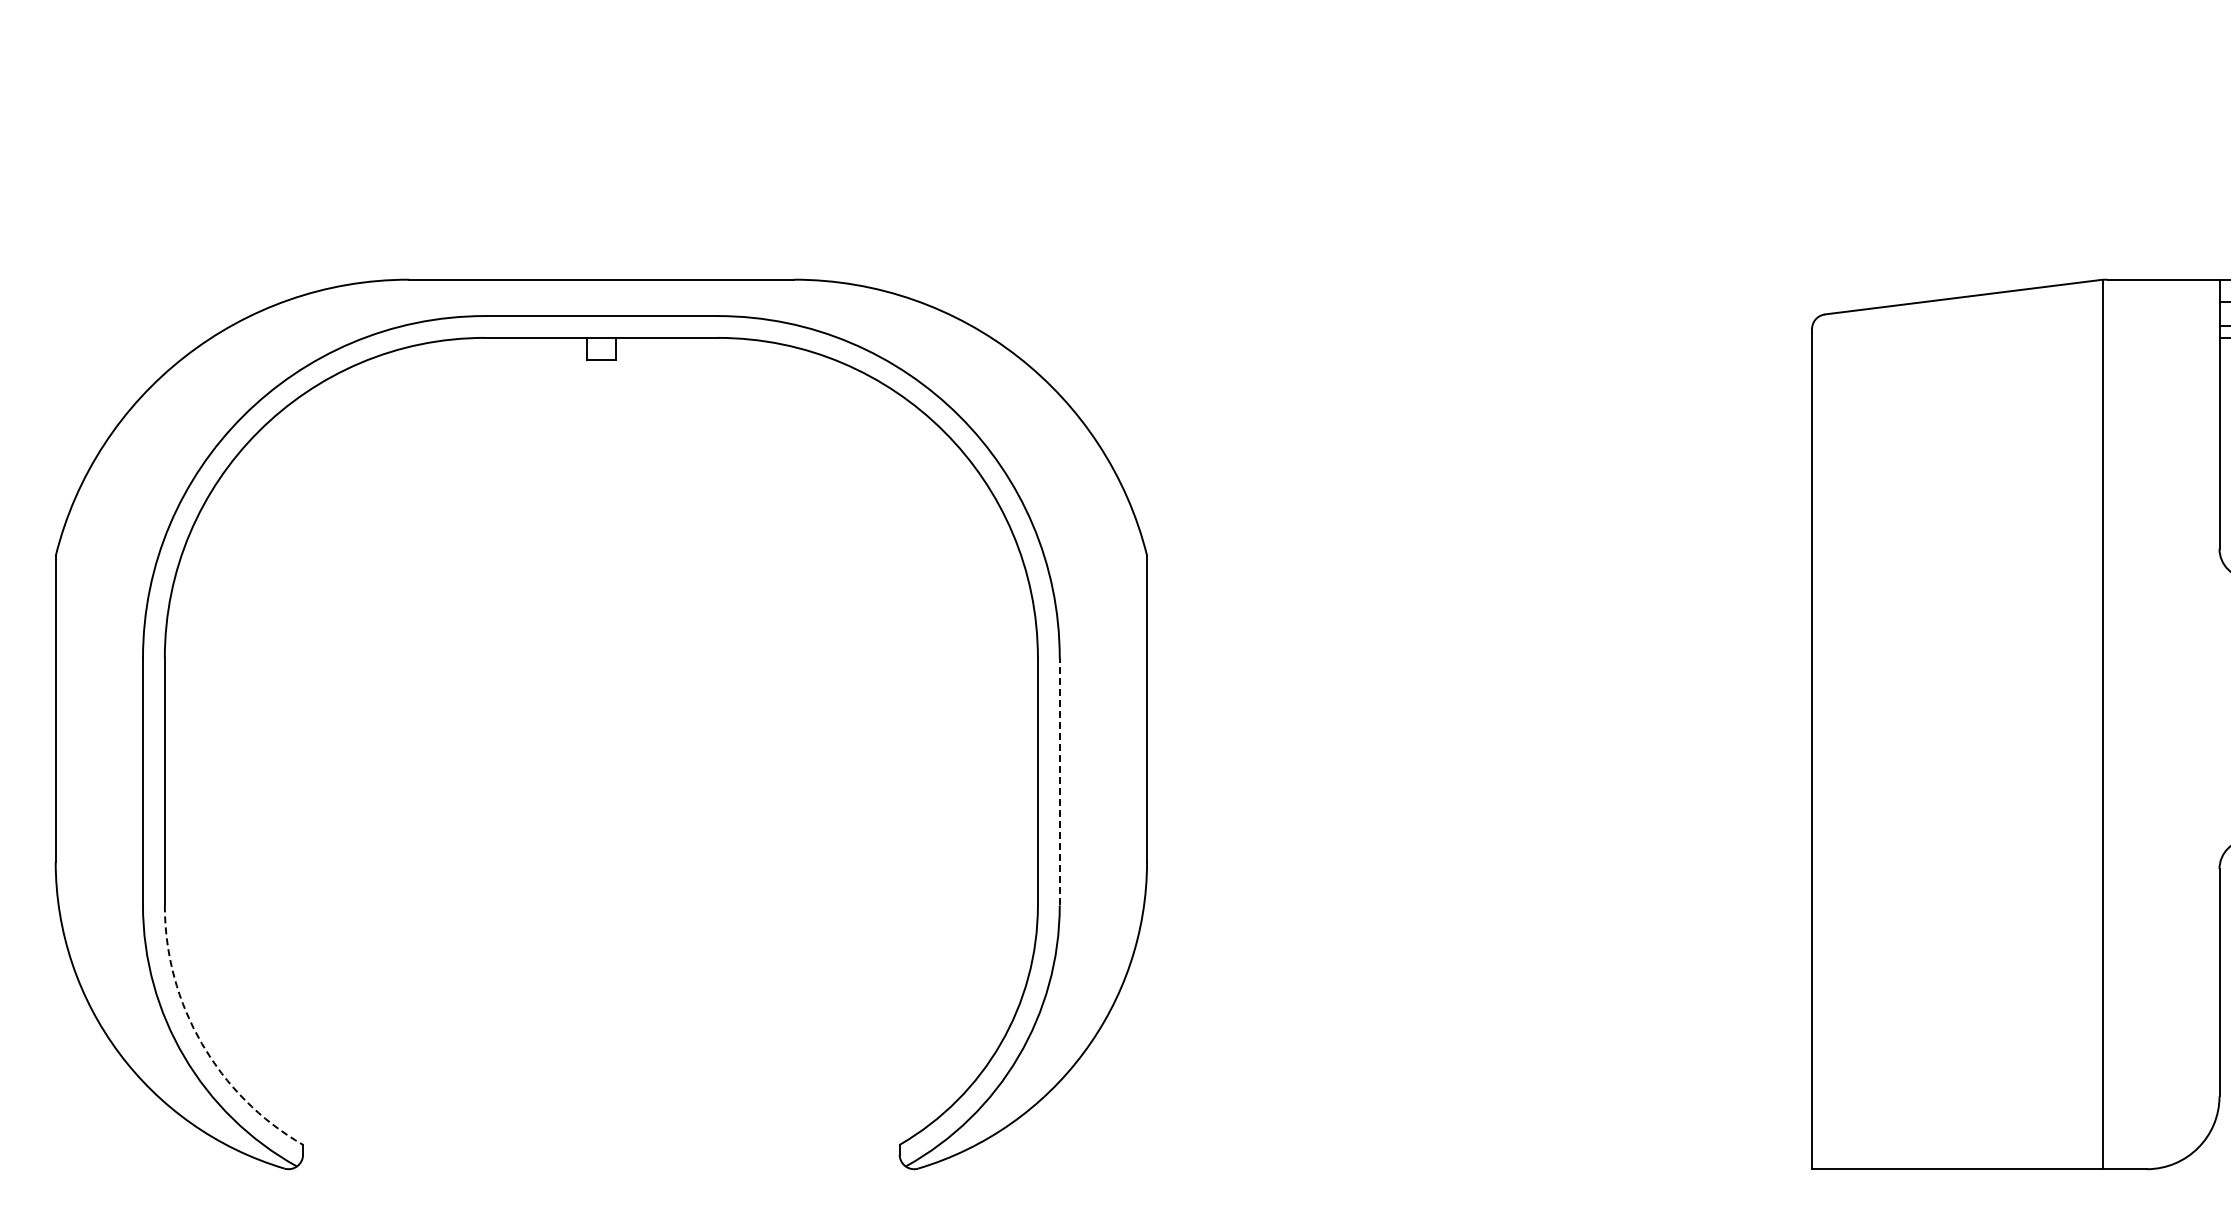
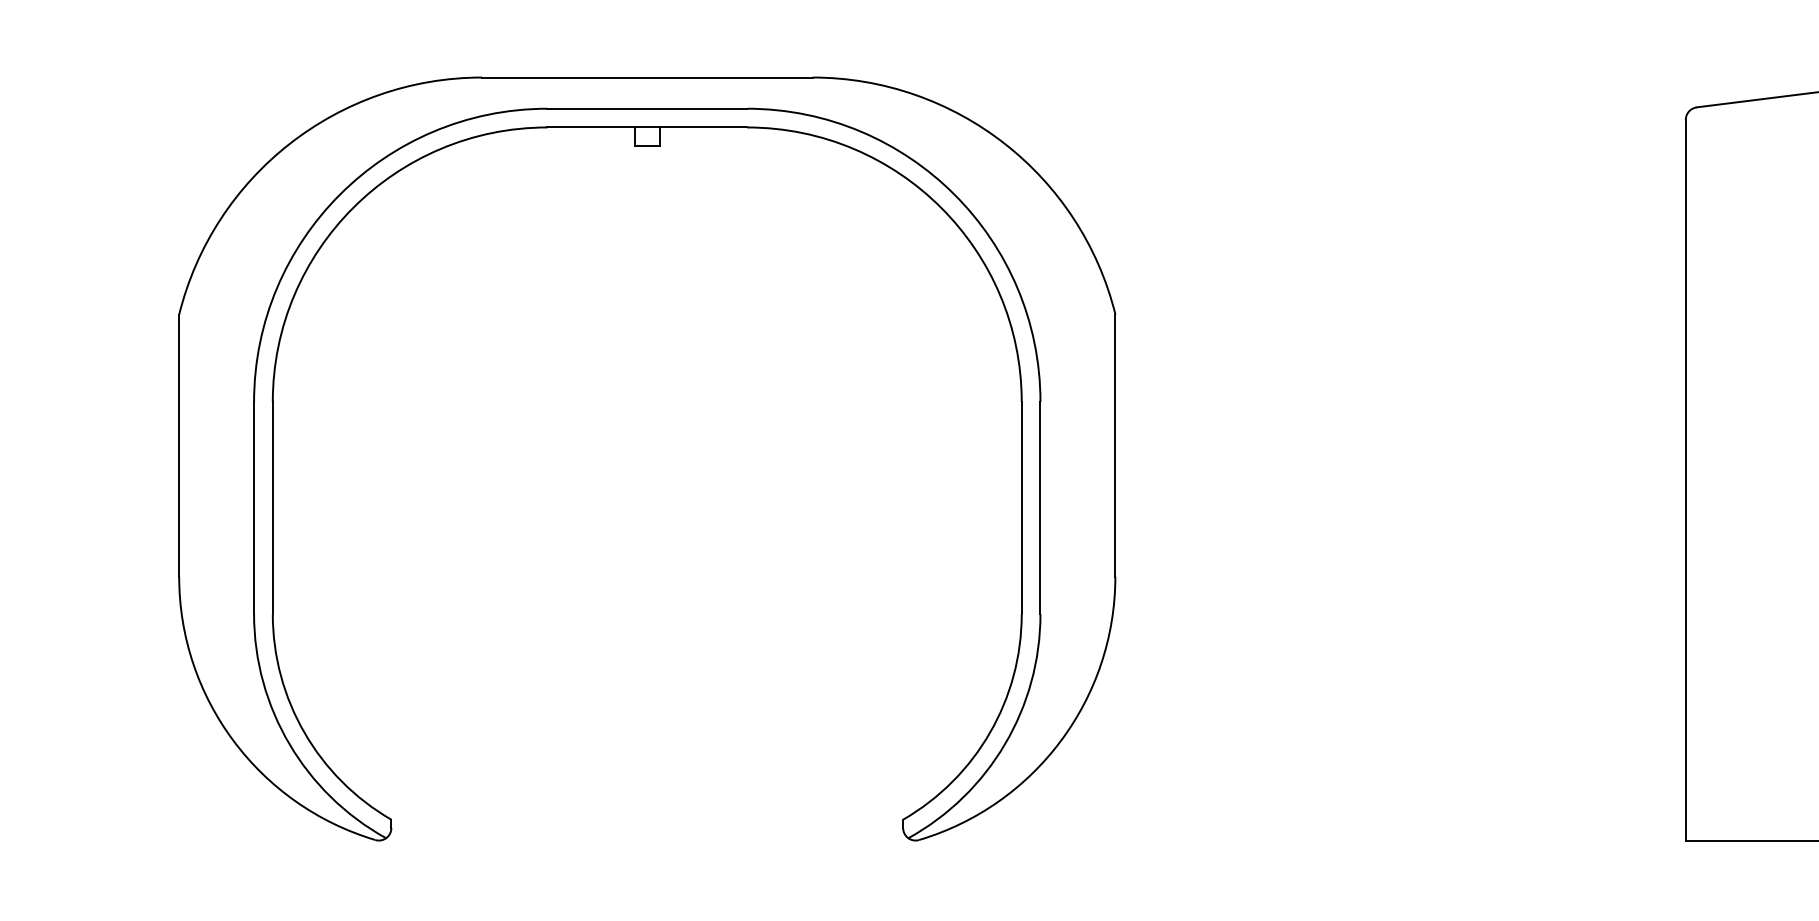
line: (1059, 781) -> (1040, 507), dashed -> solid
arc: (201, 1043) -> (304, 732), dashed -> solid

